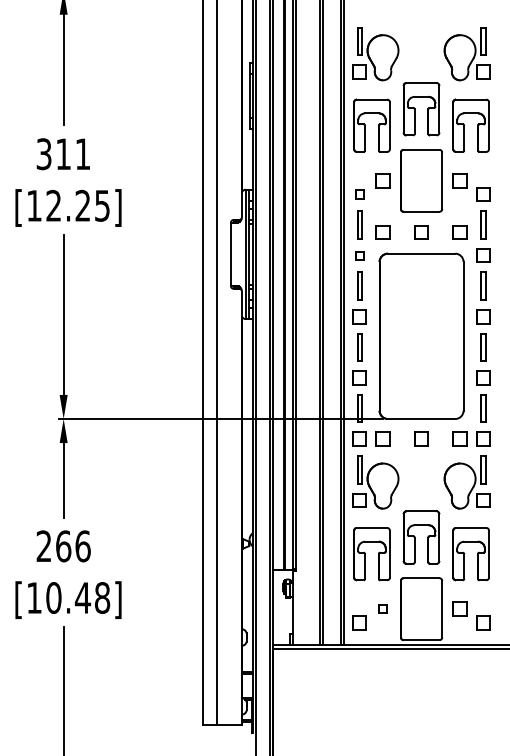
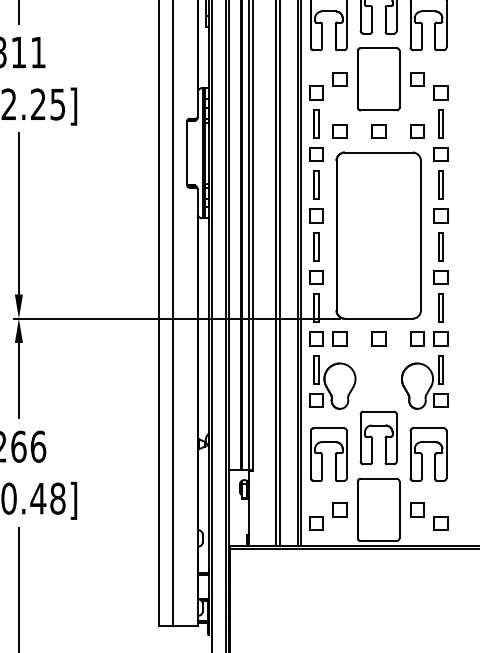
part: (359, 194) -> (316, 93), size x1.67
part: (359, 255) -> (316, 154), size x1.67
part: (382, 608) -> (339, 509), size x1.67

